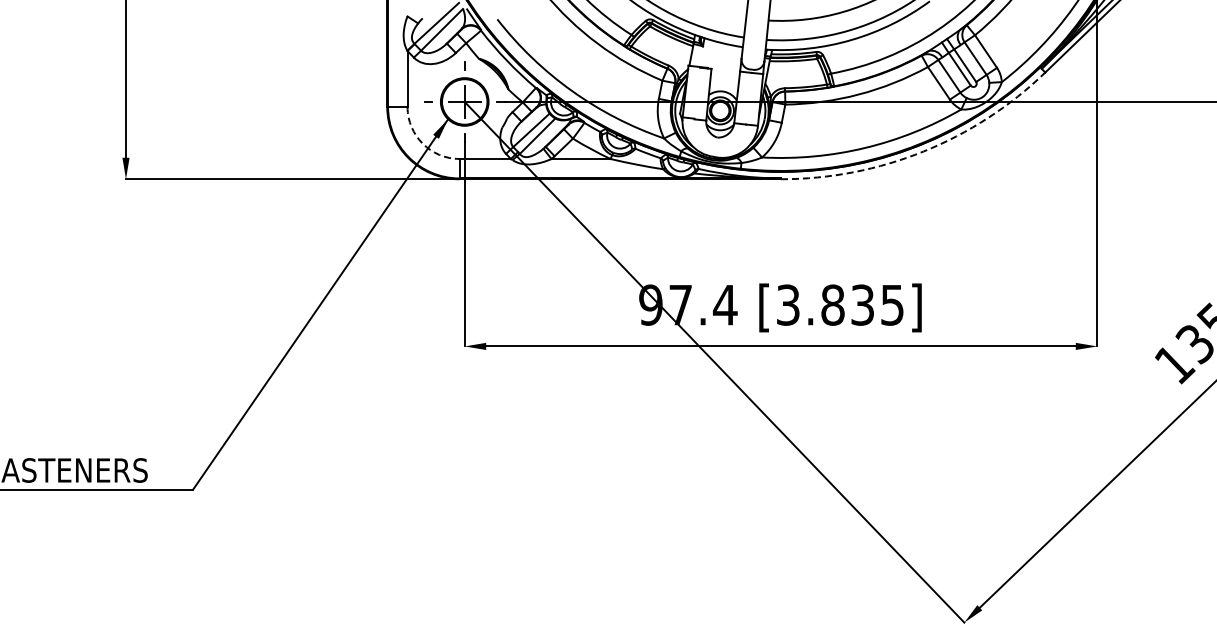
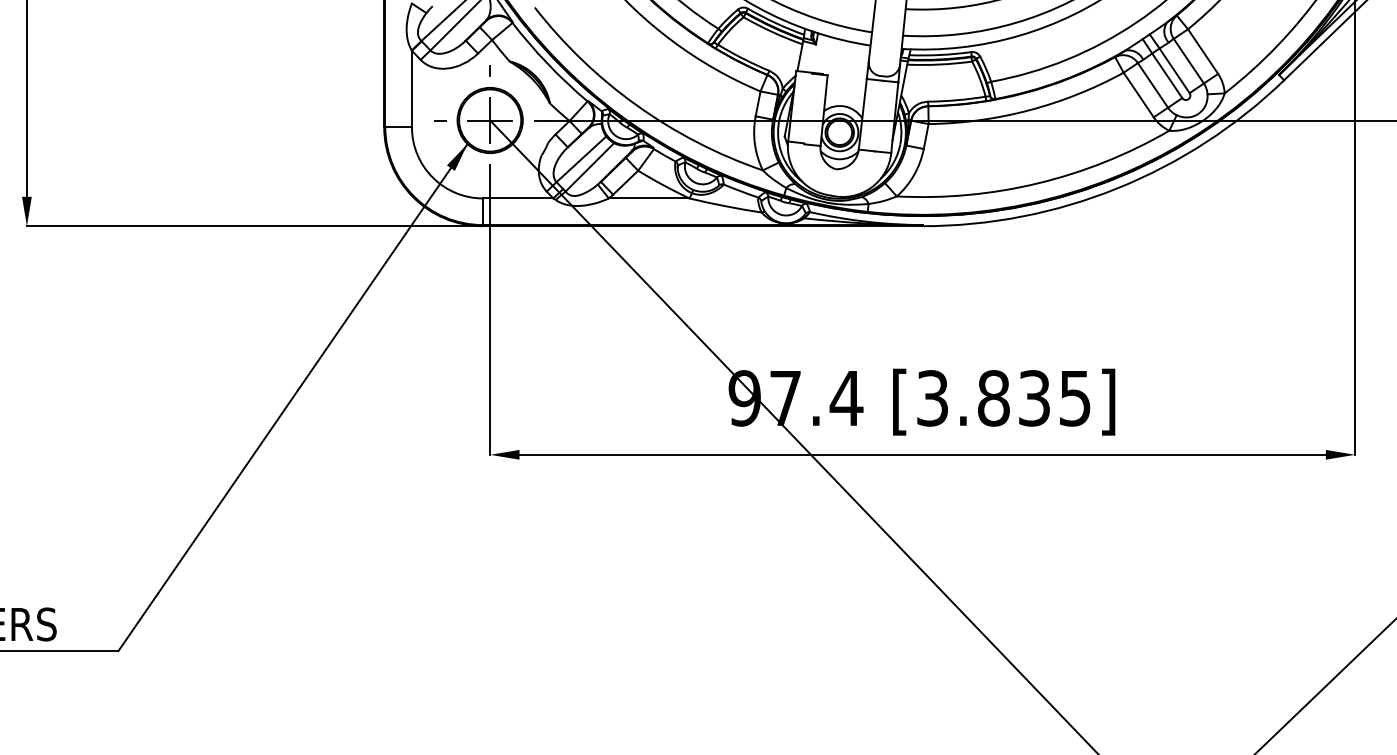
arc: (422, 143) -> (432, 177), dashed -> solid
arc: (923, 151) -> (1117, 188), dashed -> solid

